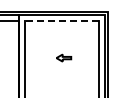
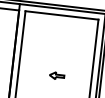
line: (61, 21) -> (61, 15), dashed -> solid
part: (64, 57) -> (57, 75), moved

